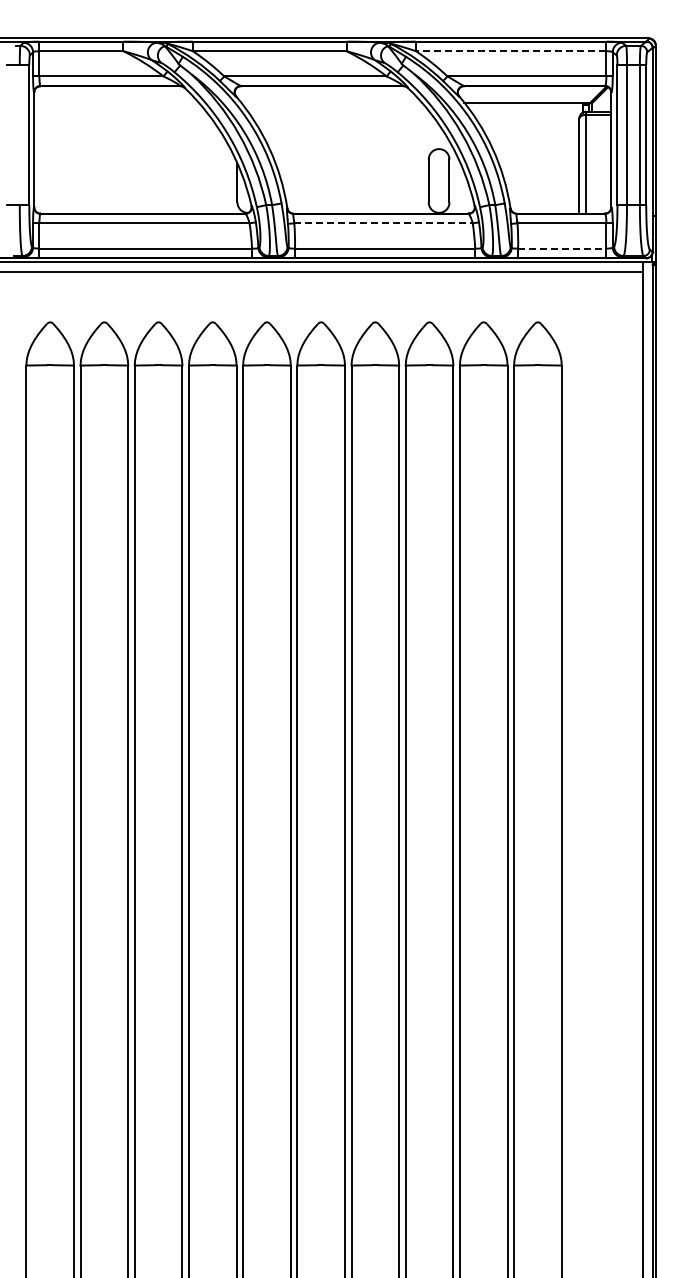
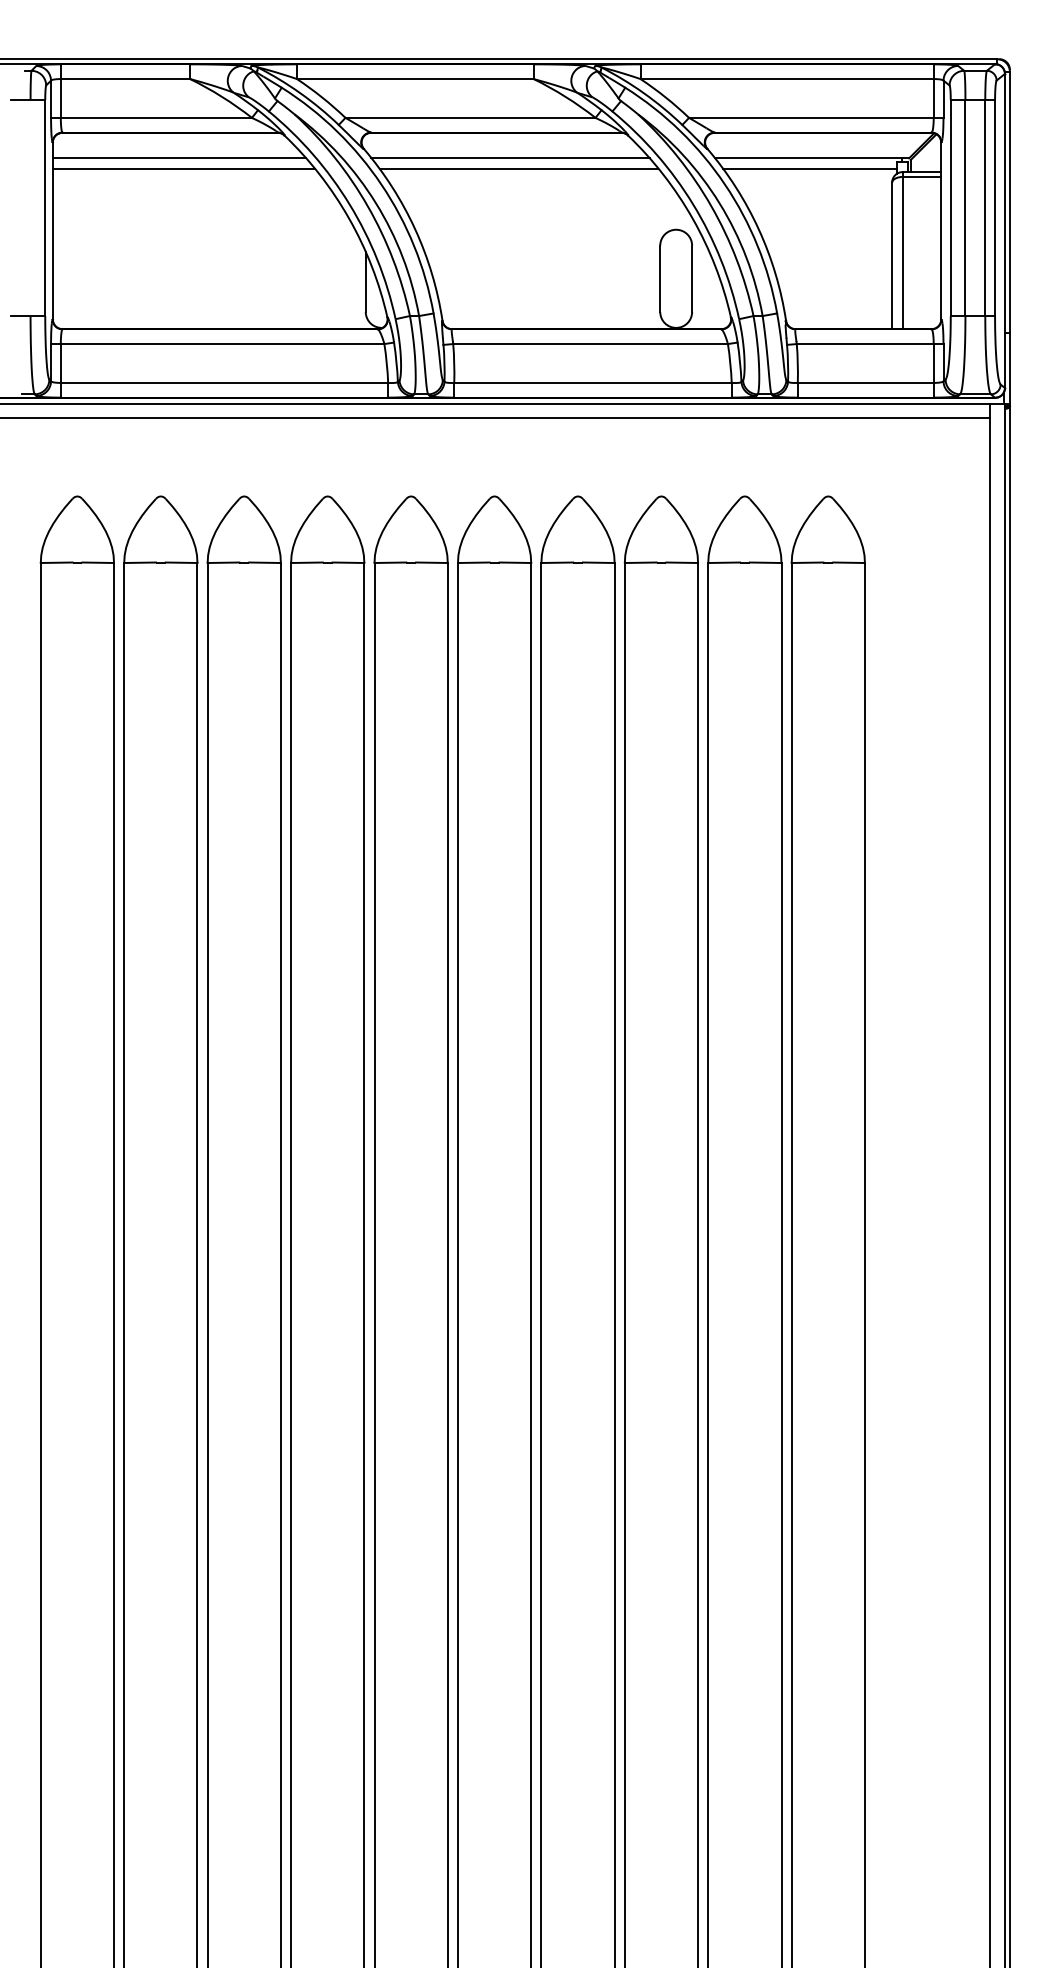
line: (510, 51) -> (786, 79), dashed -> solid
line: (116, 102) -> (179, 158), added
line: (331, 102) -> (510, 158), added
line: (119, 109) -> (184, 168), added
line: (336, 109) -> (518, 168), added
line: (525, 109) -> (809, 168), added
line: (384, 223) -> (592, 344), dashed -> solid
line: (562, 248) -> (866, 382), dashed -> solid

